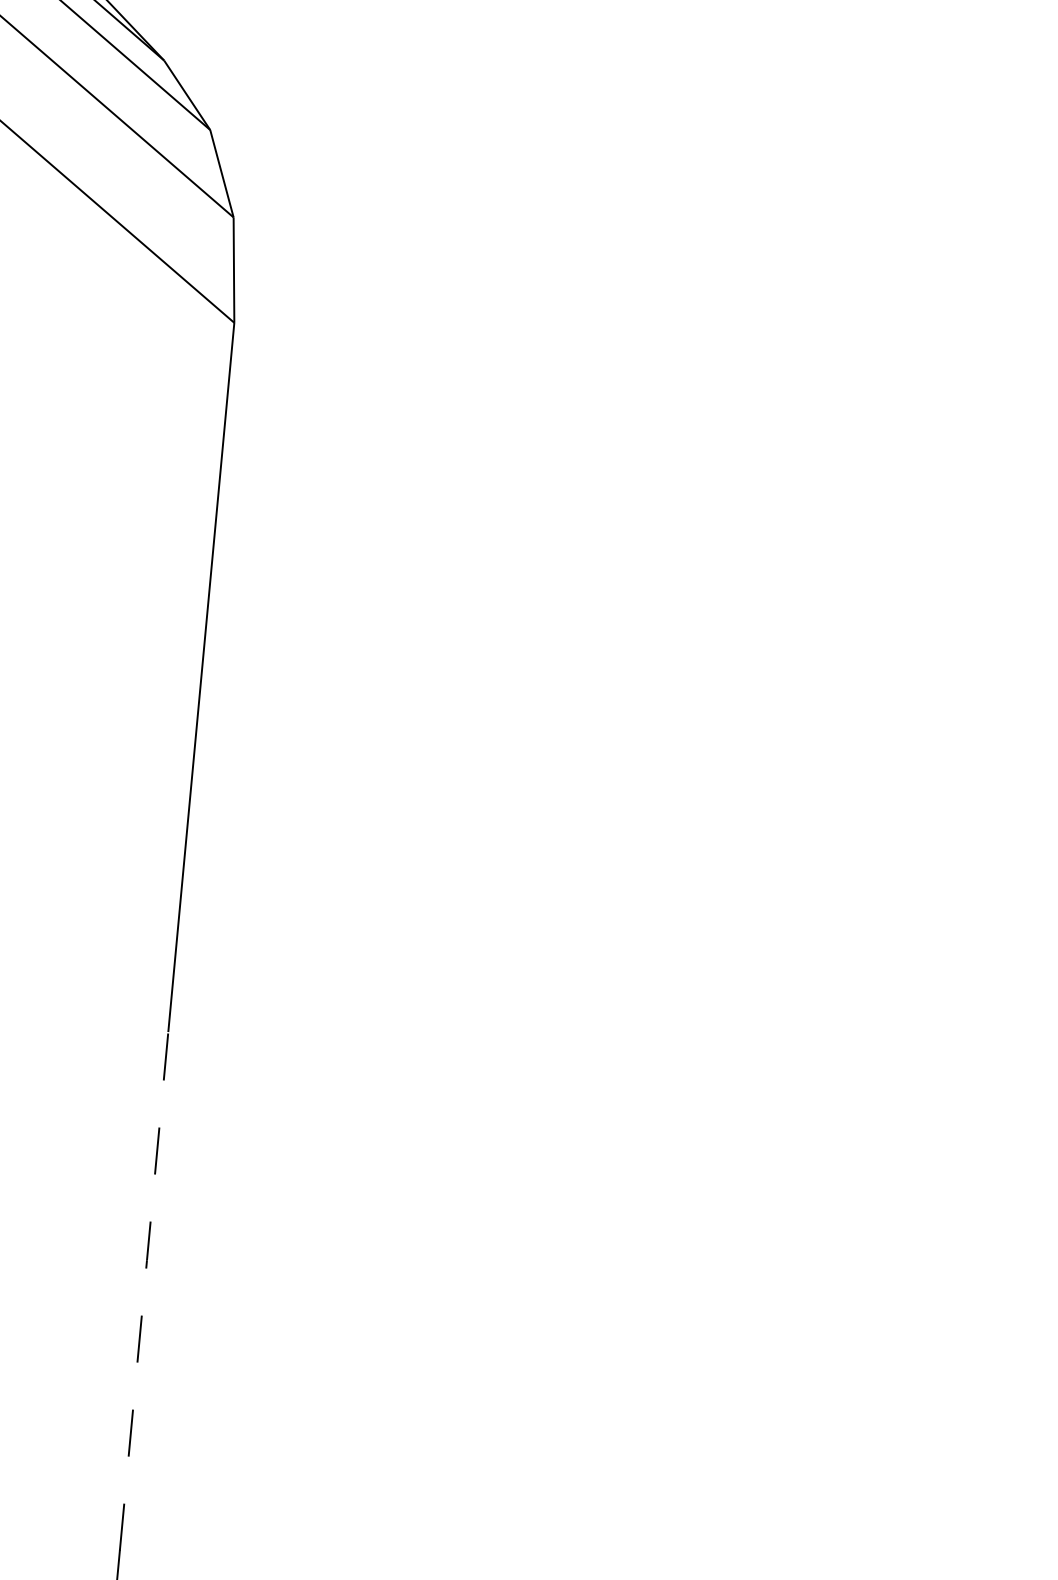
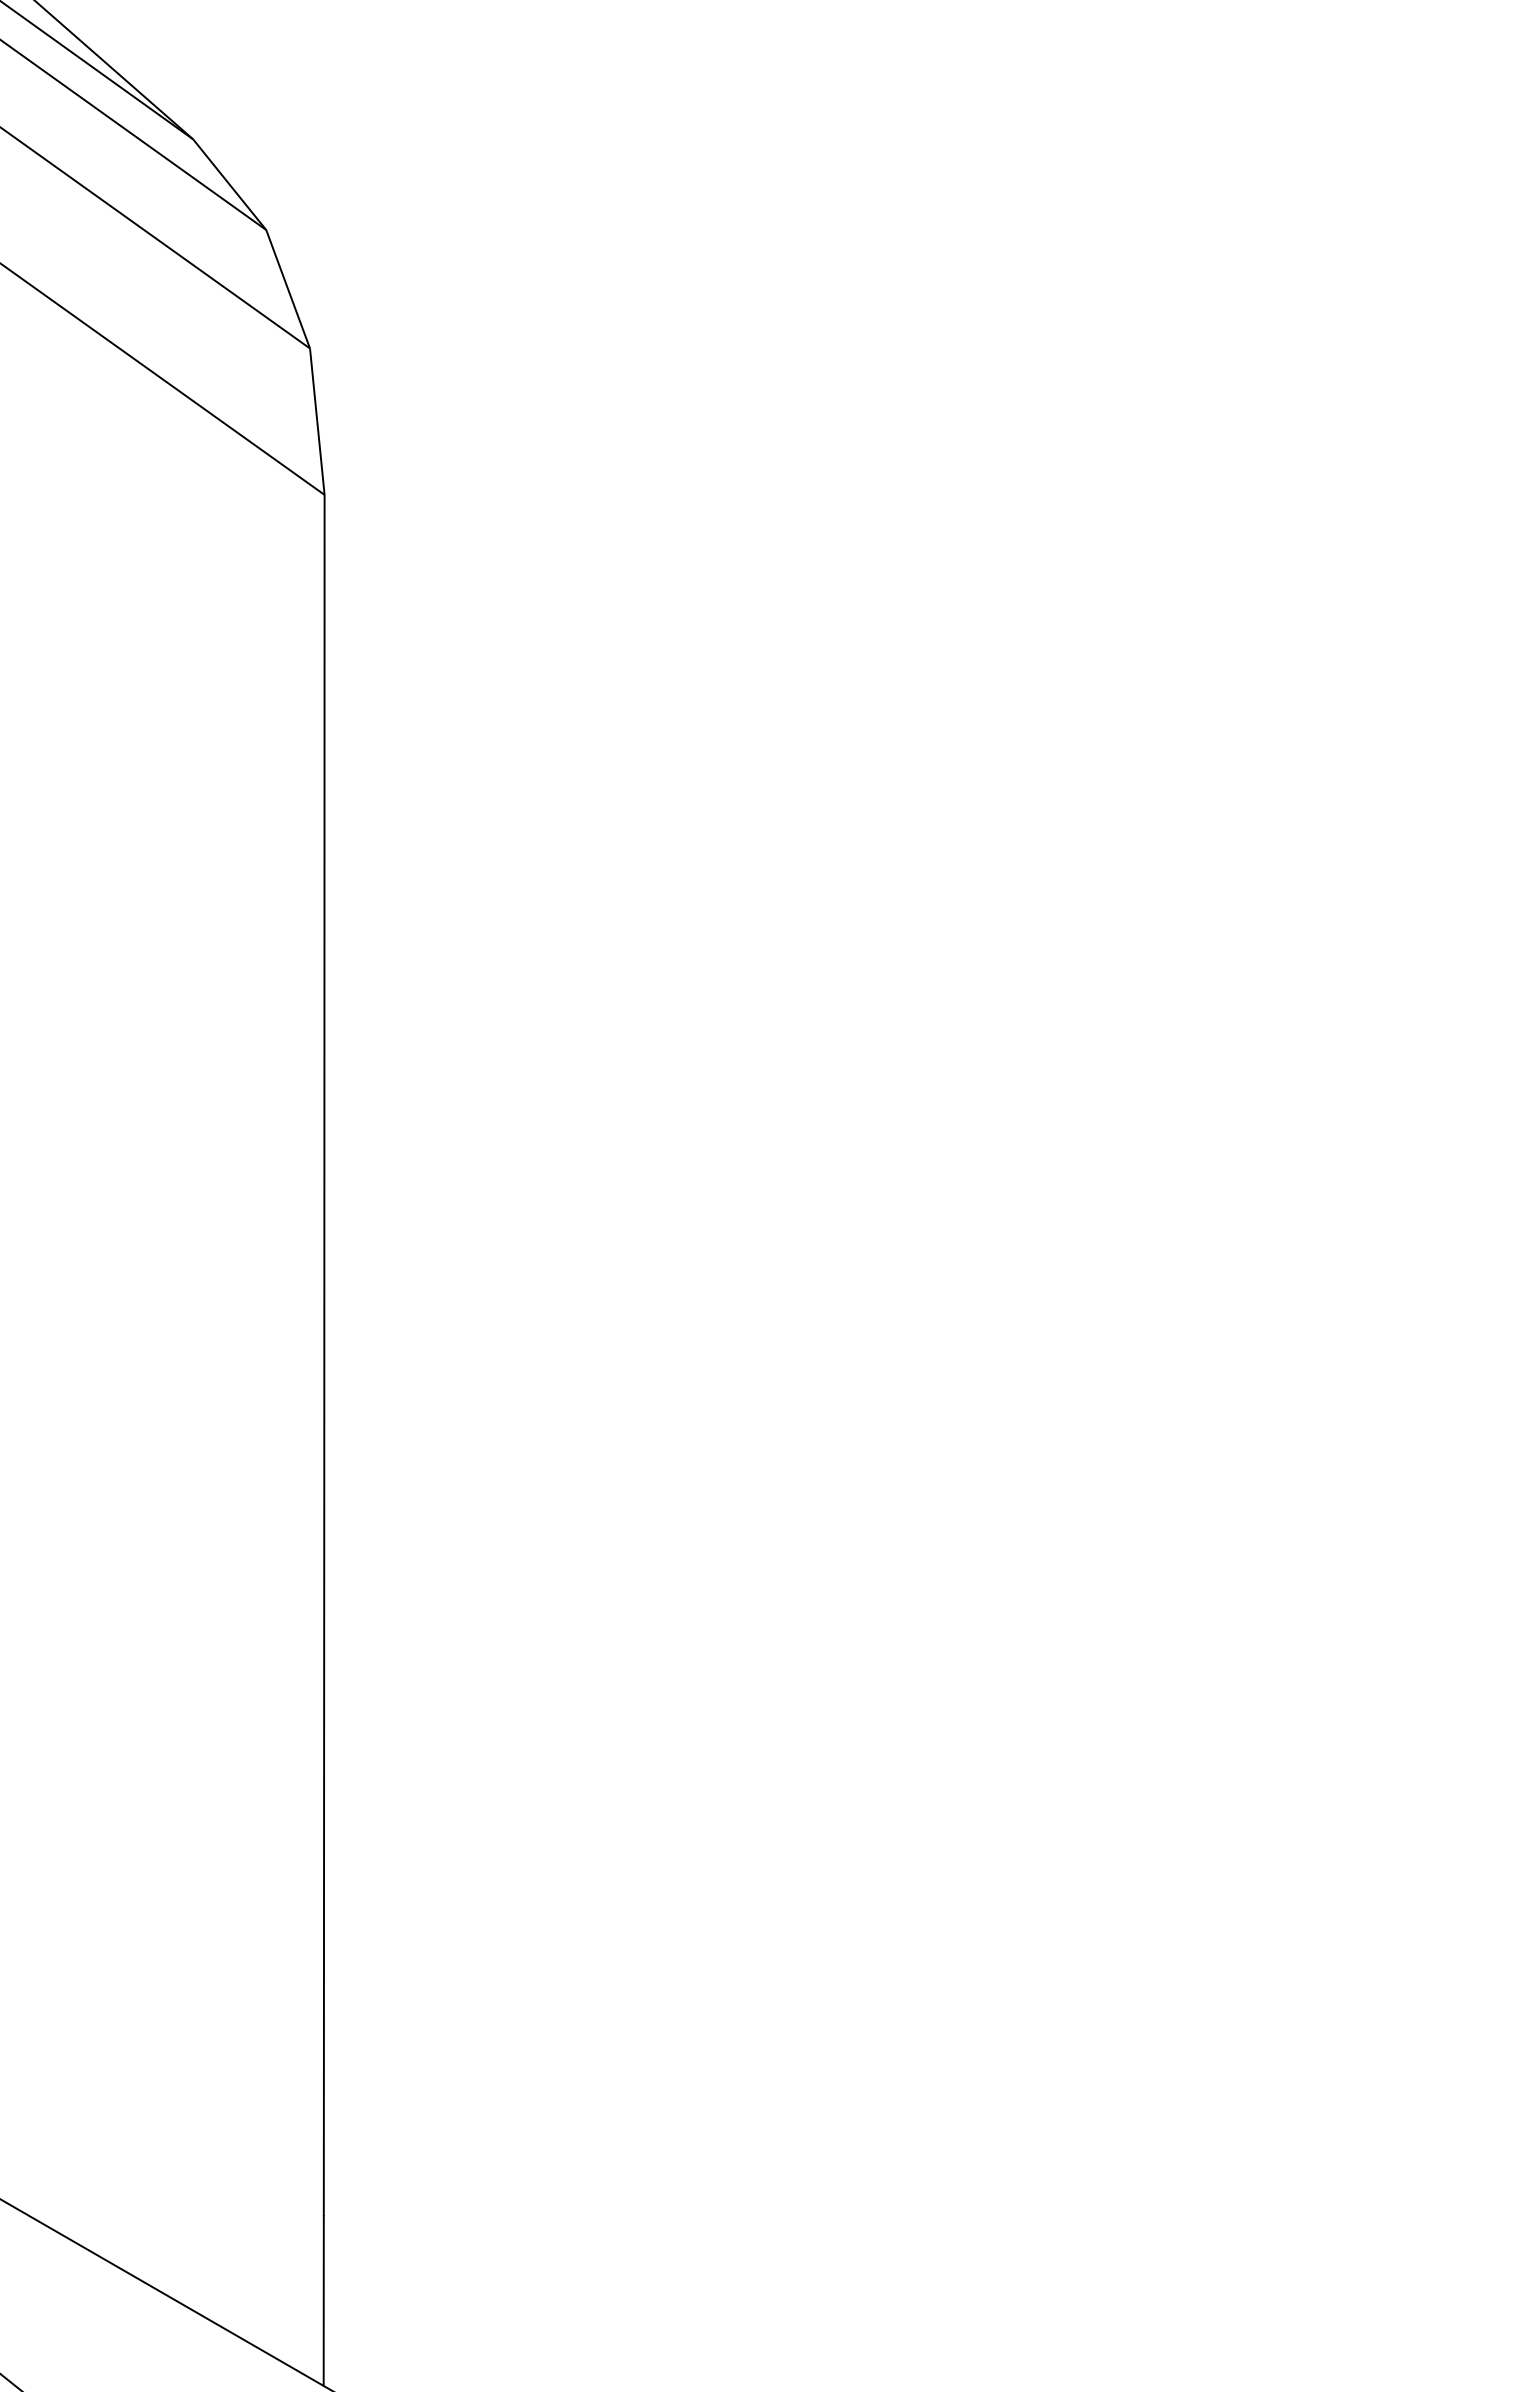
line: (144, 1290) -> (324, 1851), dashed -> solid

